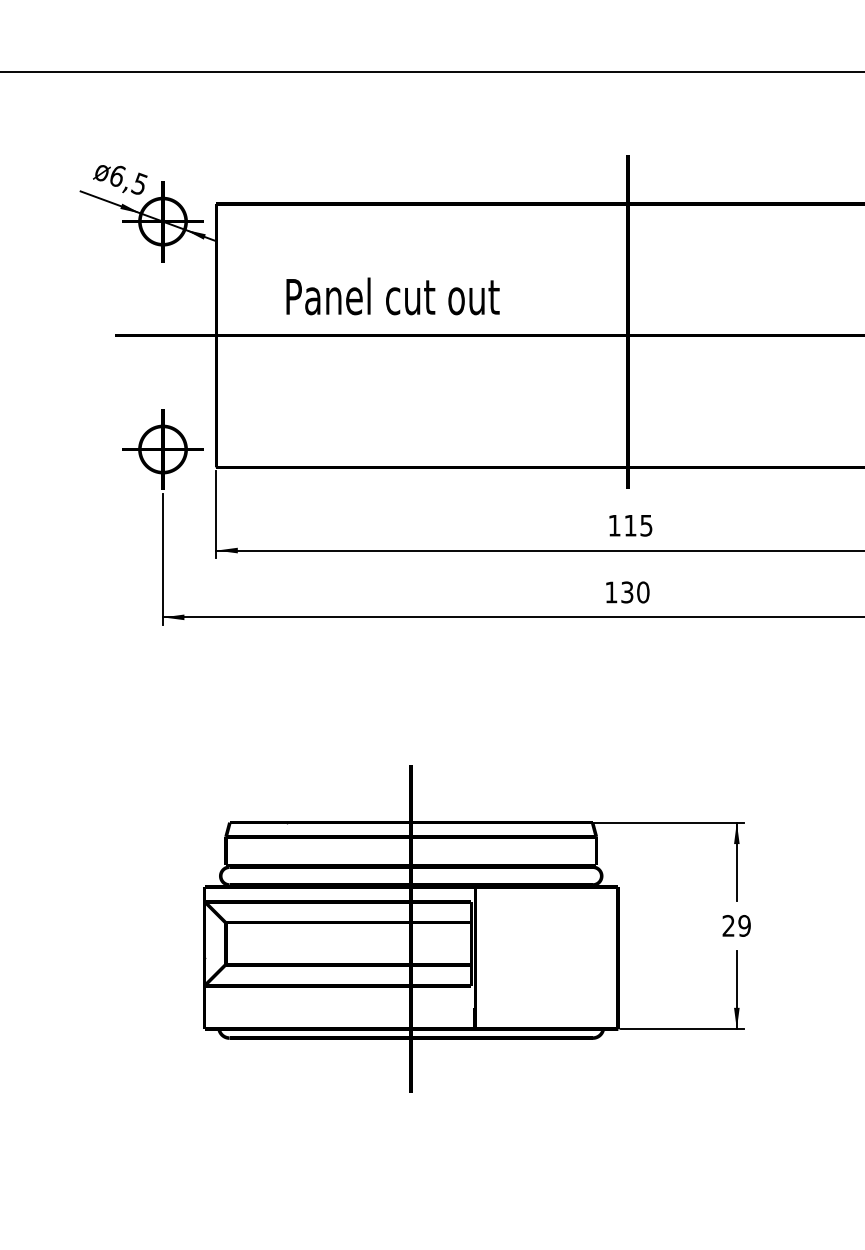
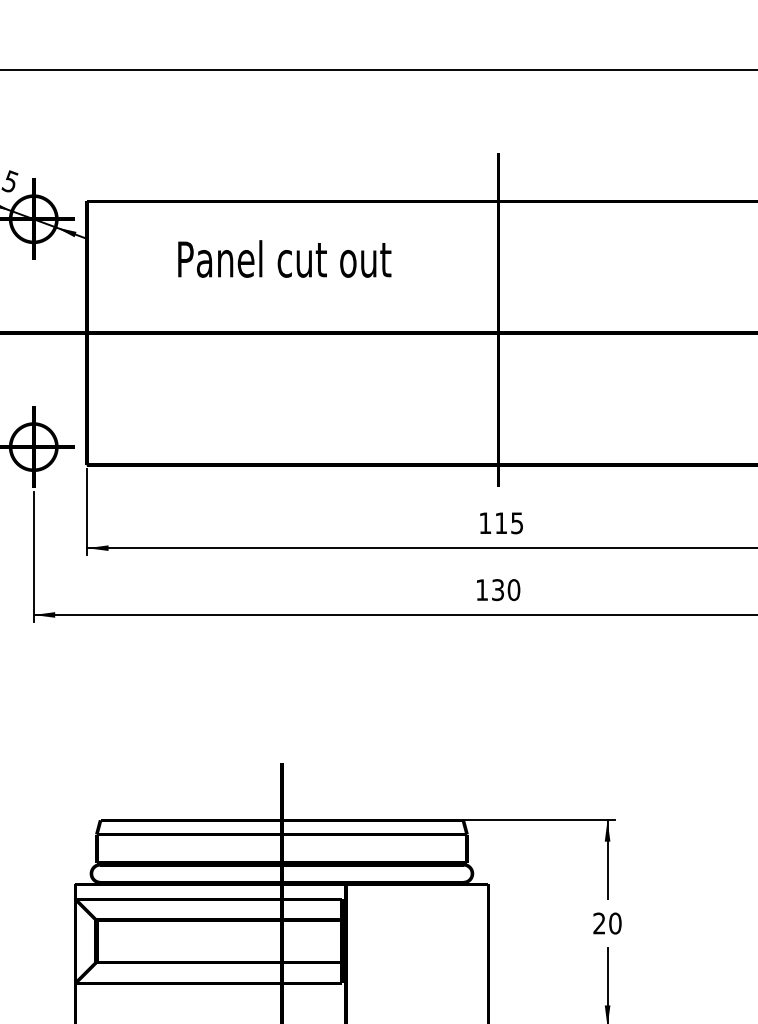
text: (392, 296) -> (284, 259), moved
text: (744, 925) -> (615, 923), 29 -> 20

